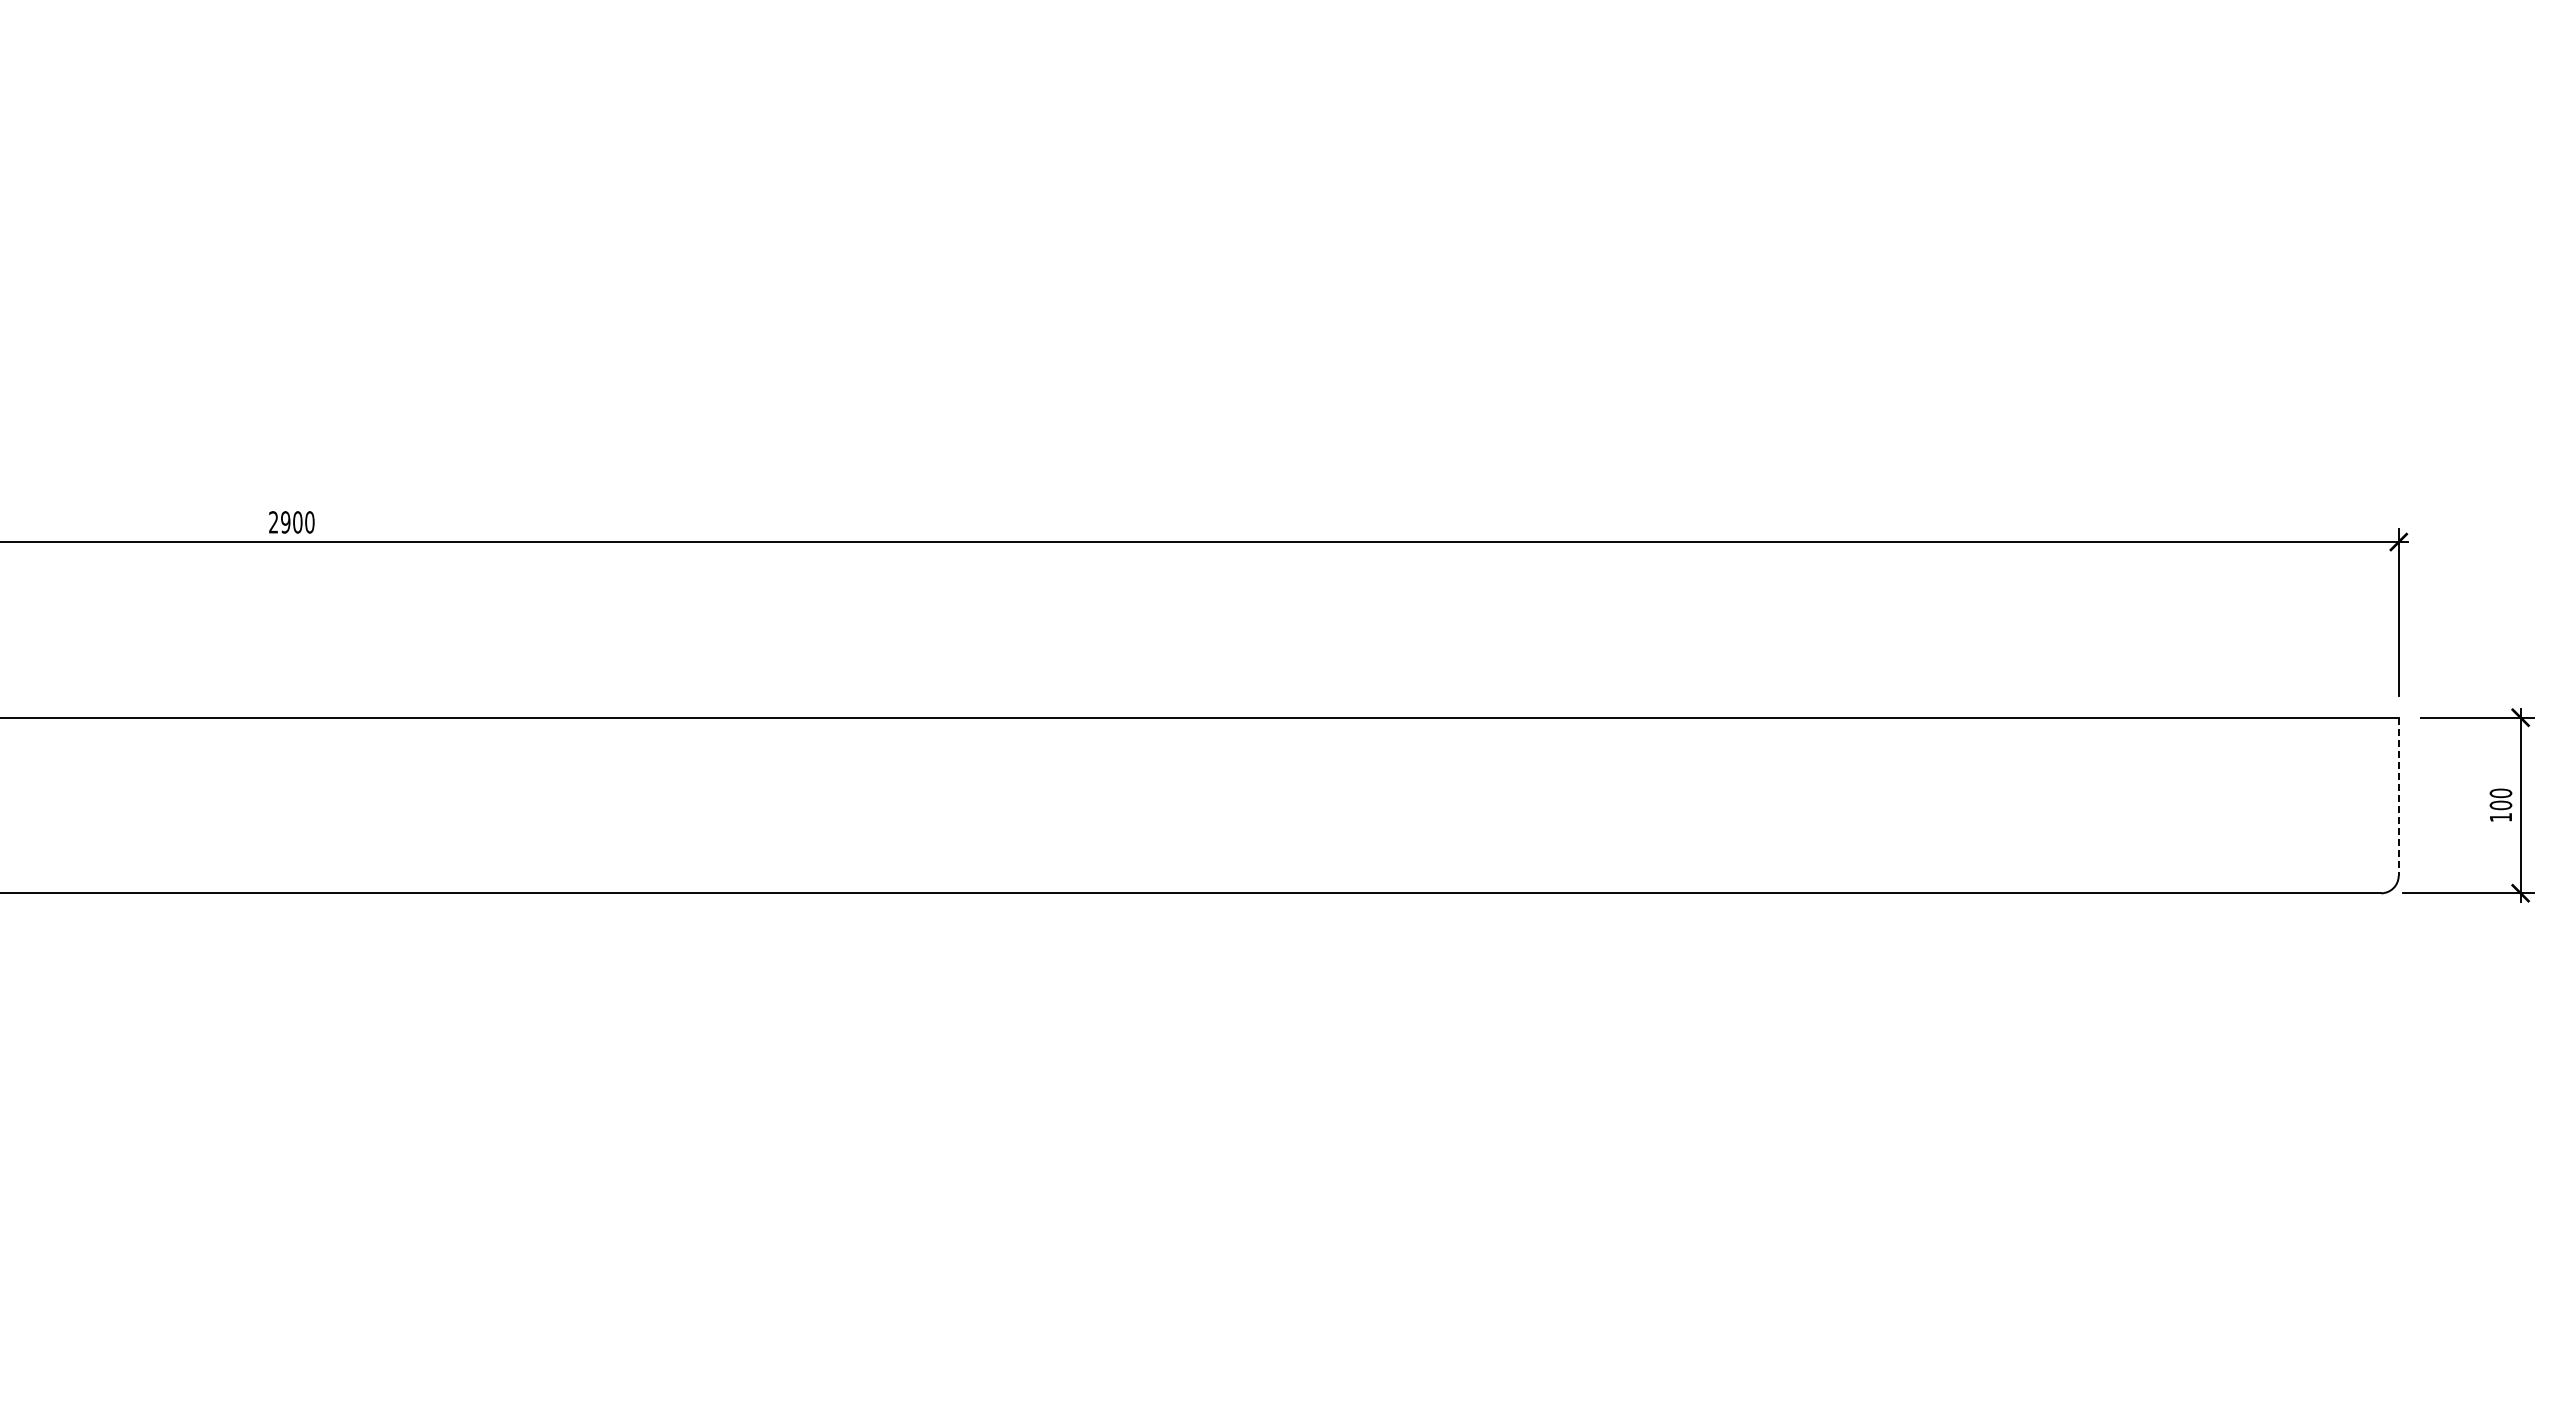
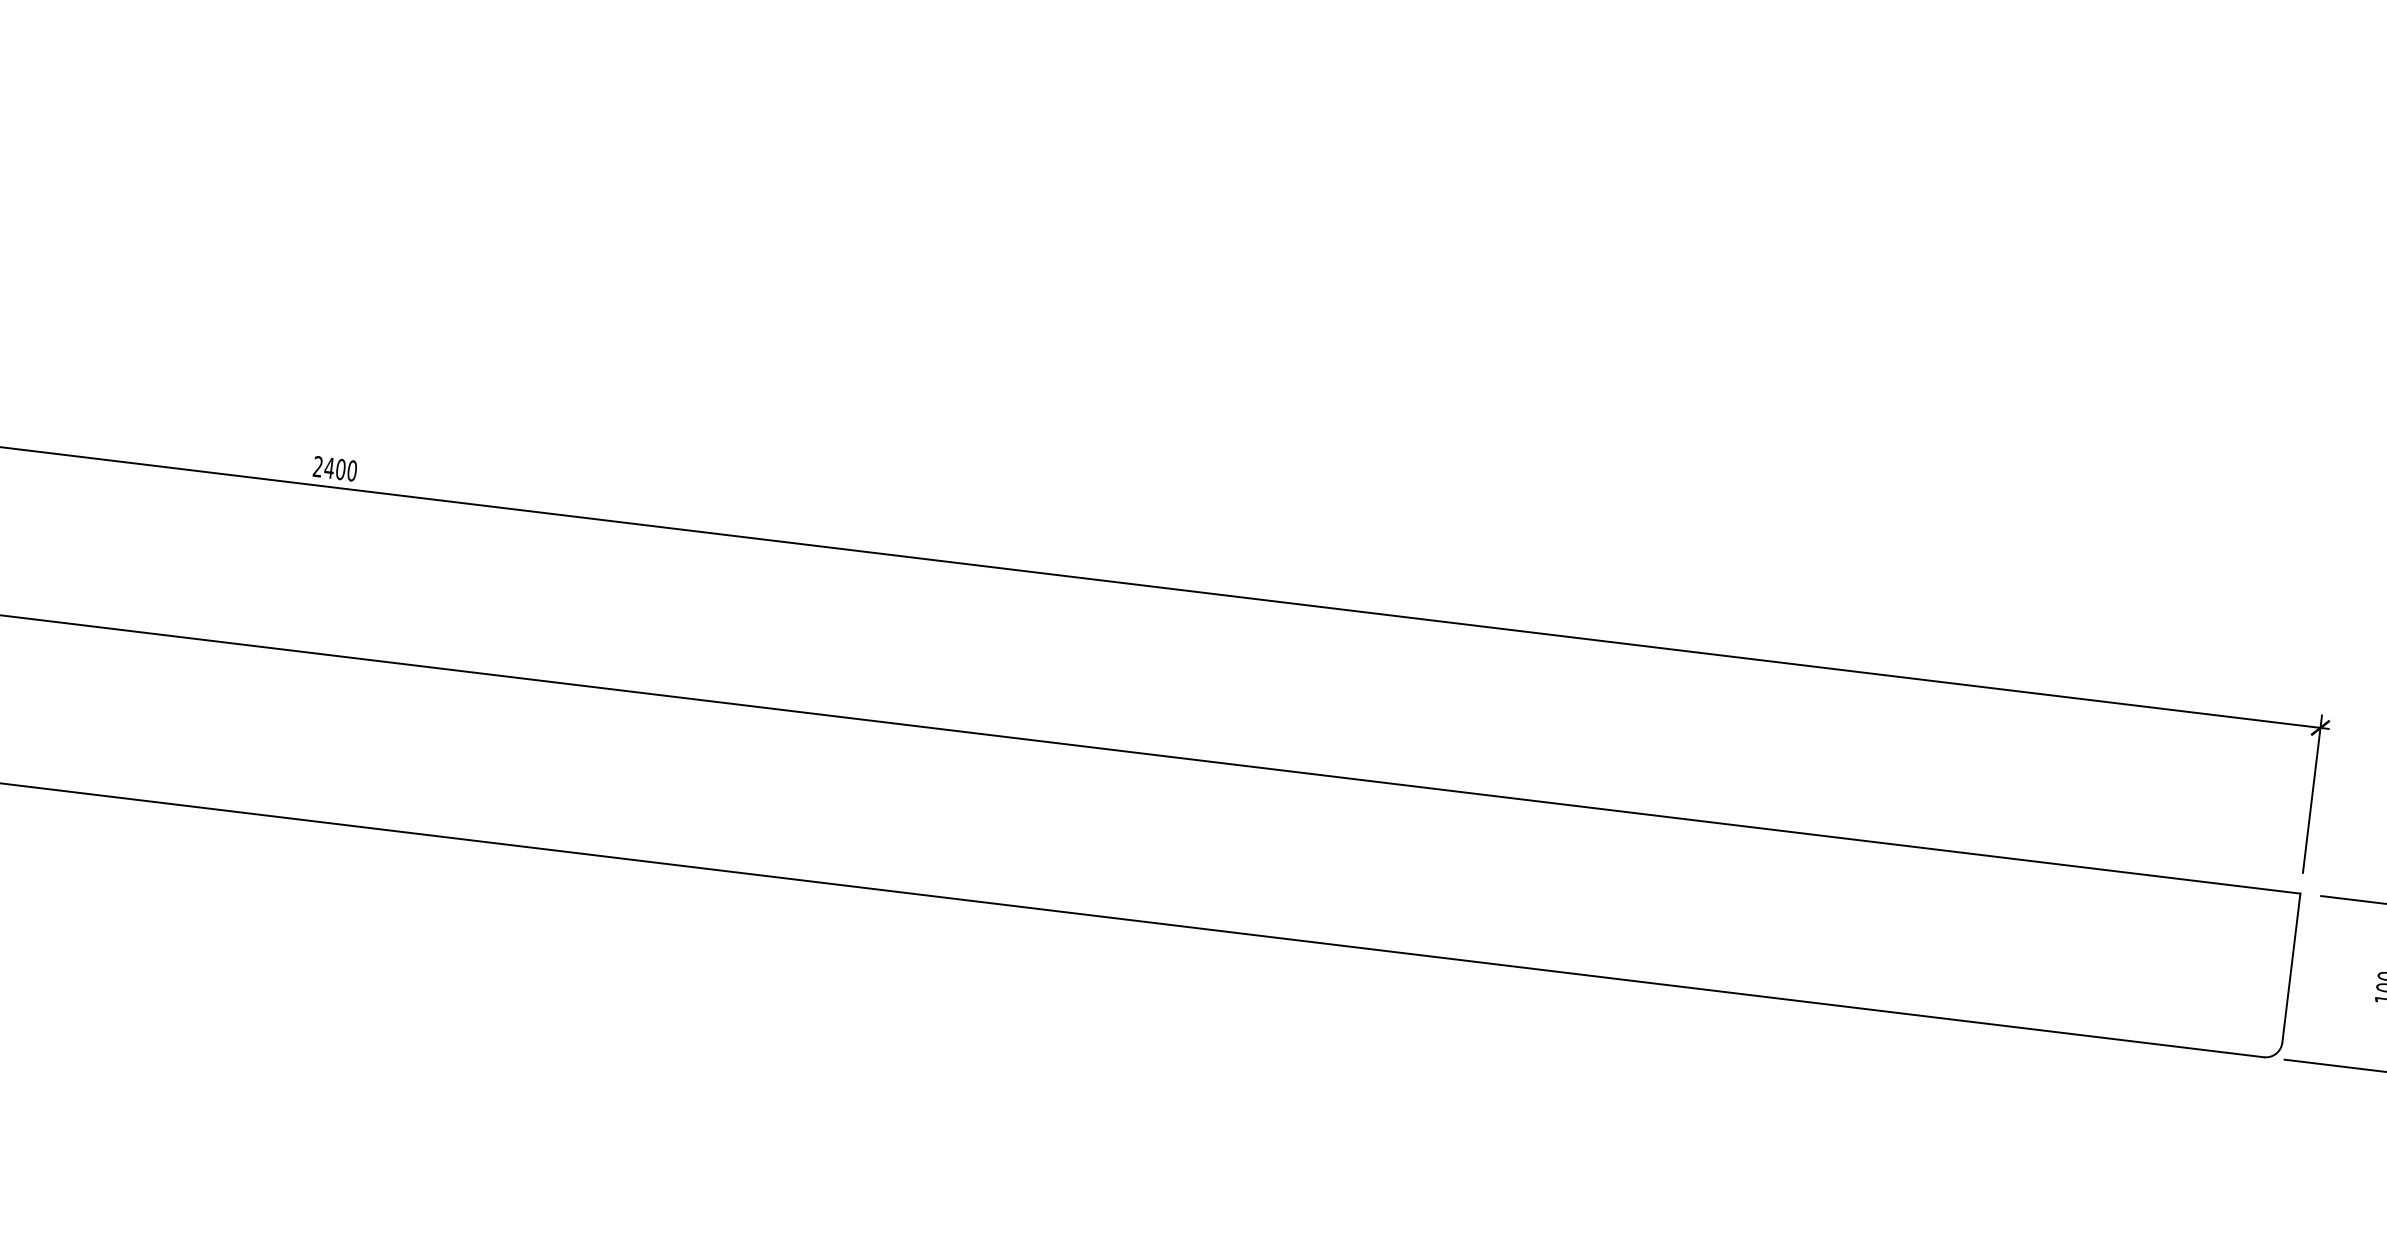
text: (285, 522) -> (329, 468), 2900 -> 2400
line: (2398, 797) -> (2291, 968), dashed -> solid

